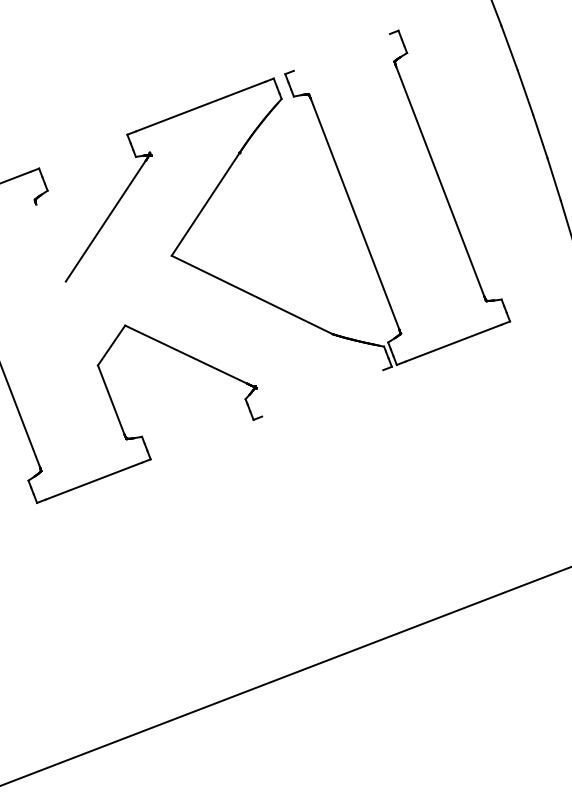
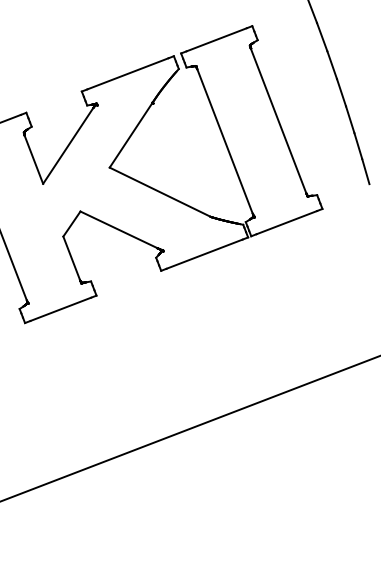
line: (341, 51) -> (216, 39), added
line: (50, 242) -> (33, 159), added
line: (322, 392) -> (204, 253), added

